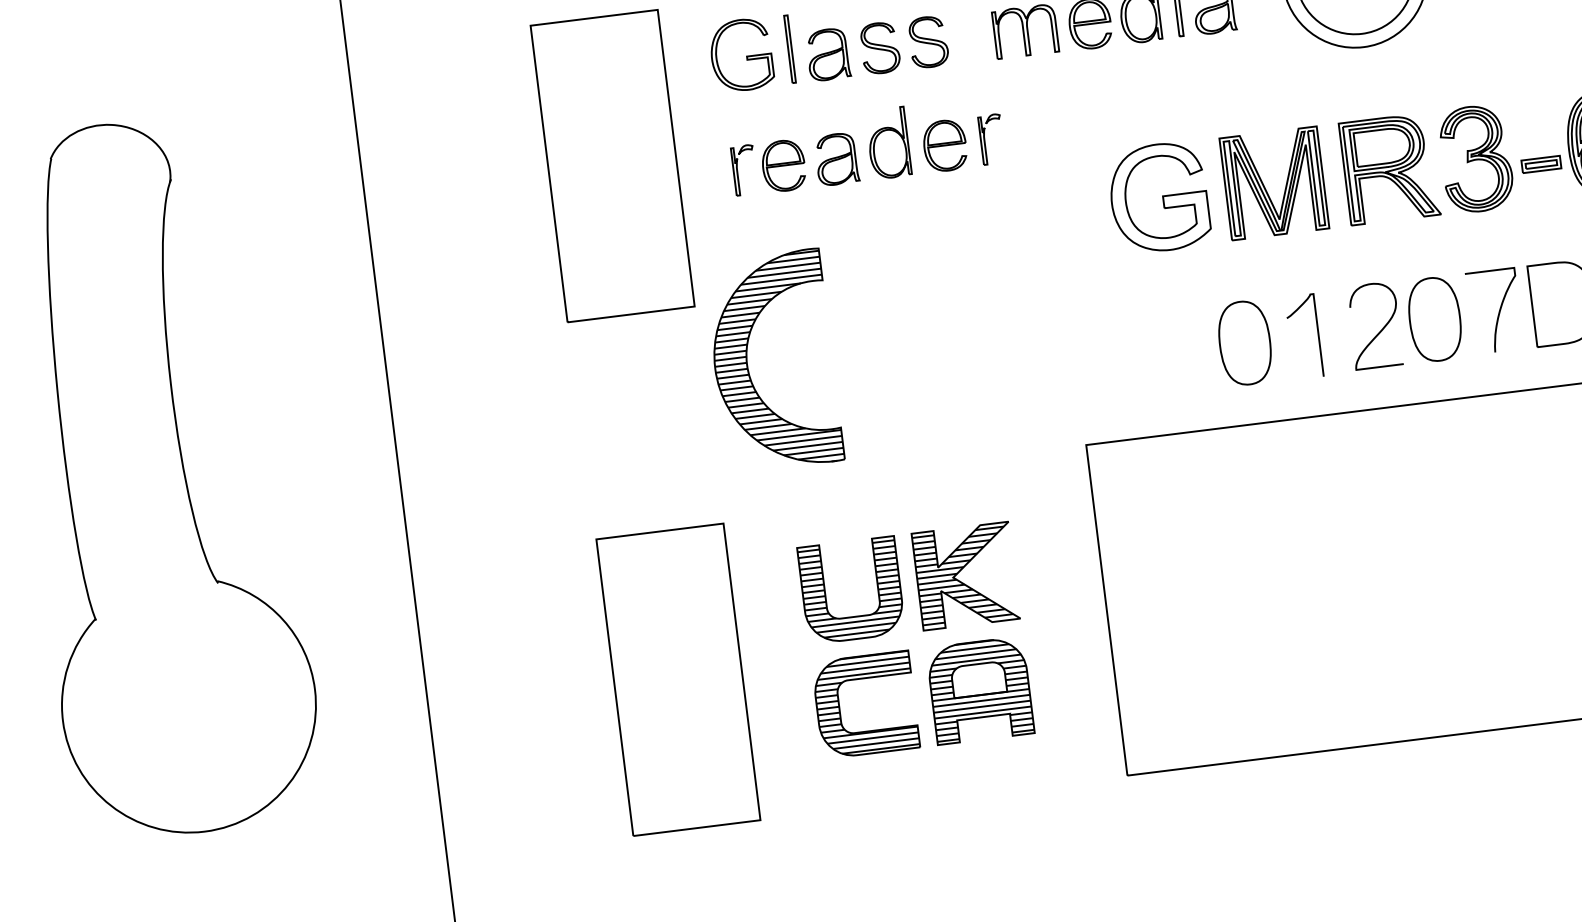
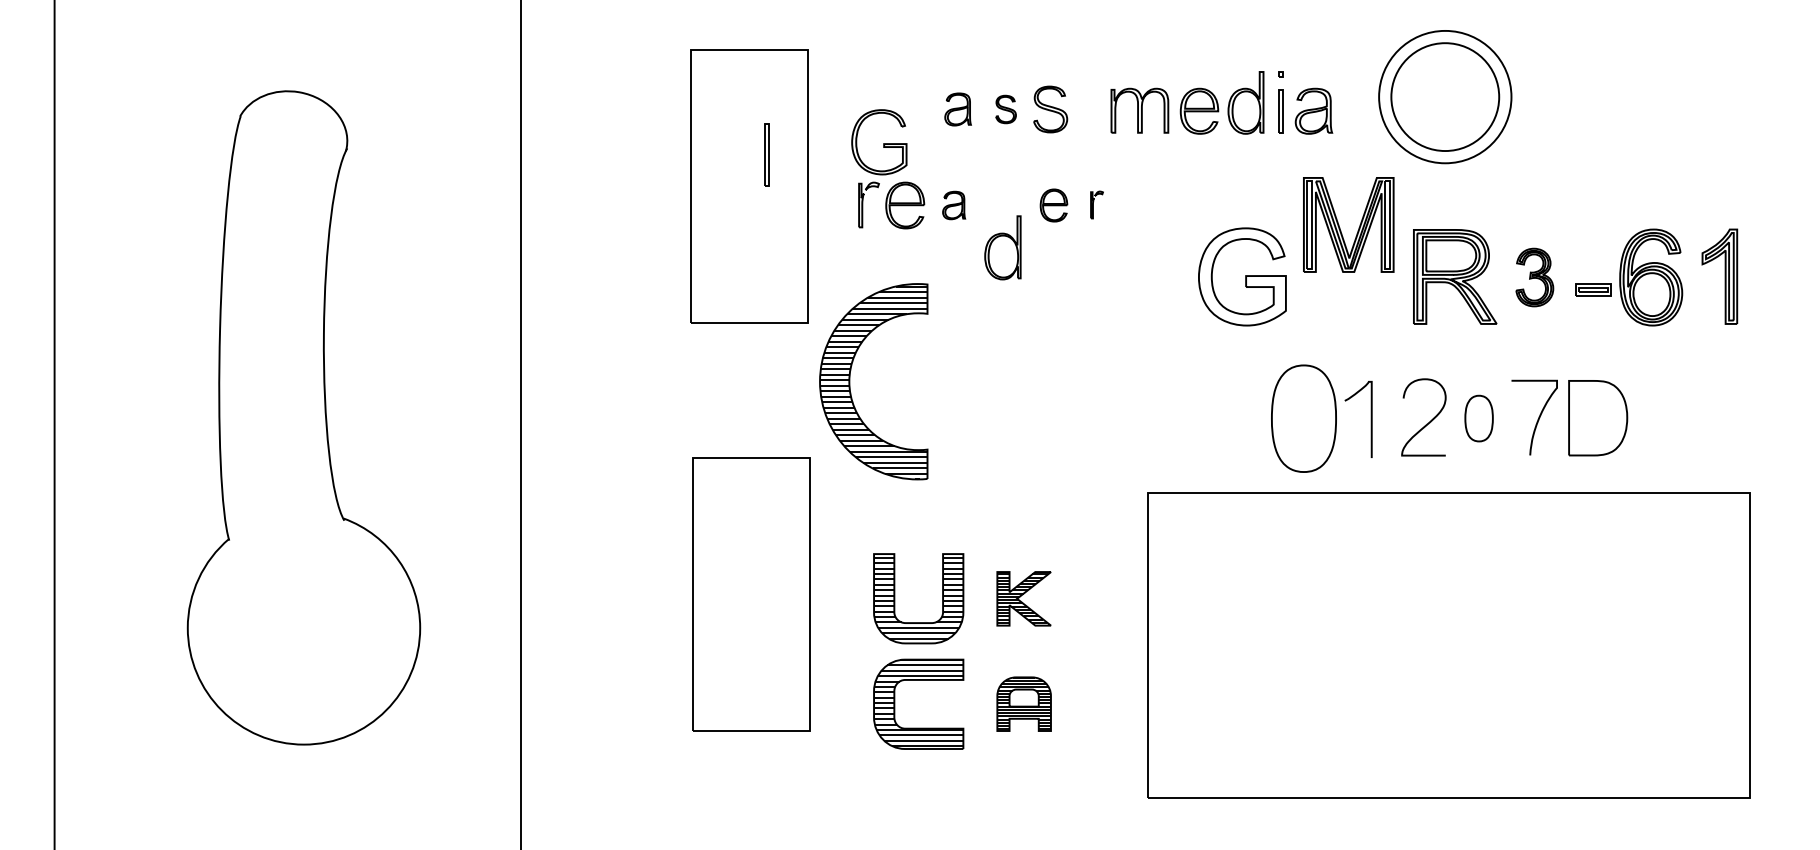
part: (789, 48) -> (766, 154), moved
part: (879, 48) -> (1005, 109), size x0.6
part: (827, 54) -> (957, 109), size x0.7
part: (741, 55) -> (879, 142), moved
part: (991, 138) -> (1096, 204), size x0.6
part: (888, 142) -> (1002, 247), moved
part: (944, 145) -> (1053, 205), size x0.7
part: (1475, 158) -> (1534, 277), size x0.6
part: (836, 159) -> (953, 205), size x0.6
part: (1265, 187) -> (1340, 227), moved
part: (1434, 319) -> (1478, 418), size x0.6
part: (1244, 343) -> (1303, 418), size x1.4
part: (965, 576) -> (1023, 598), size x0.6
part: (678, 679) -> (751, 594), moved
part: (979, 689) -> (1023, 703), size x0.6

